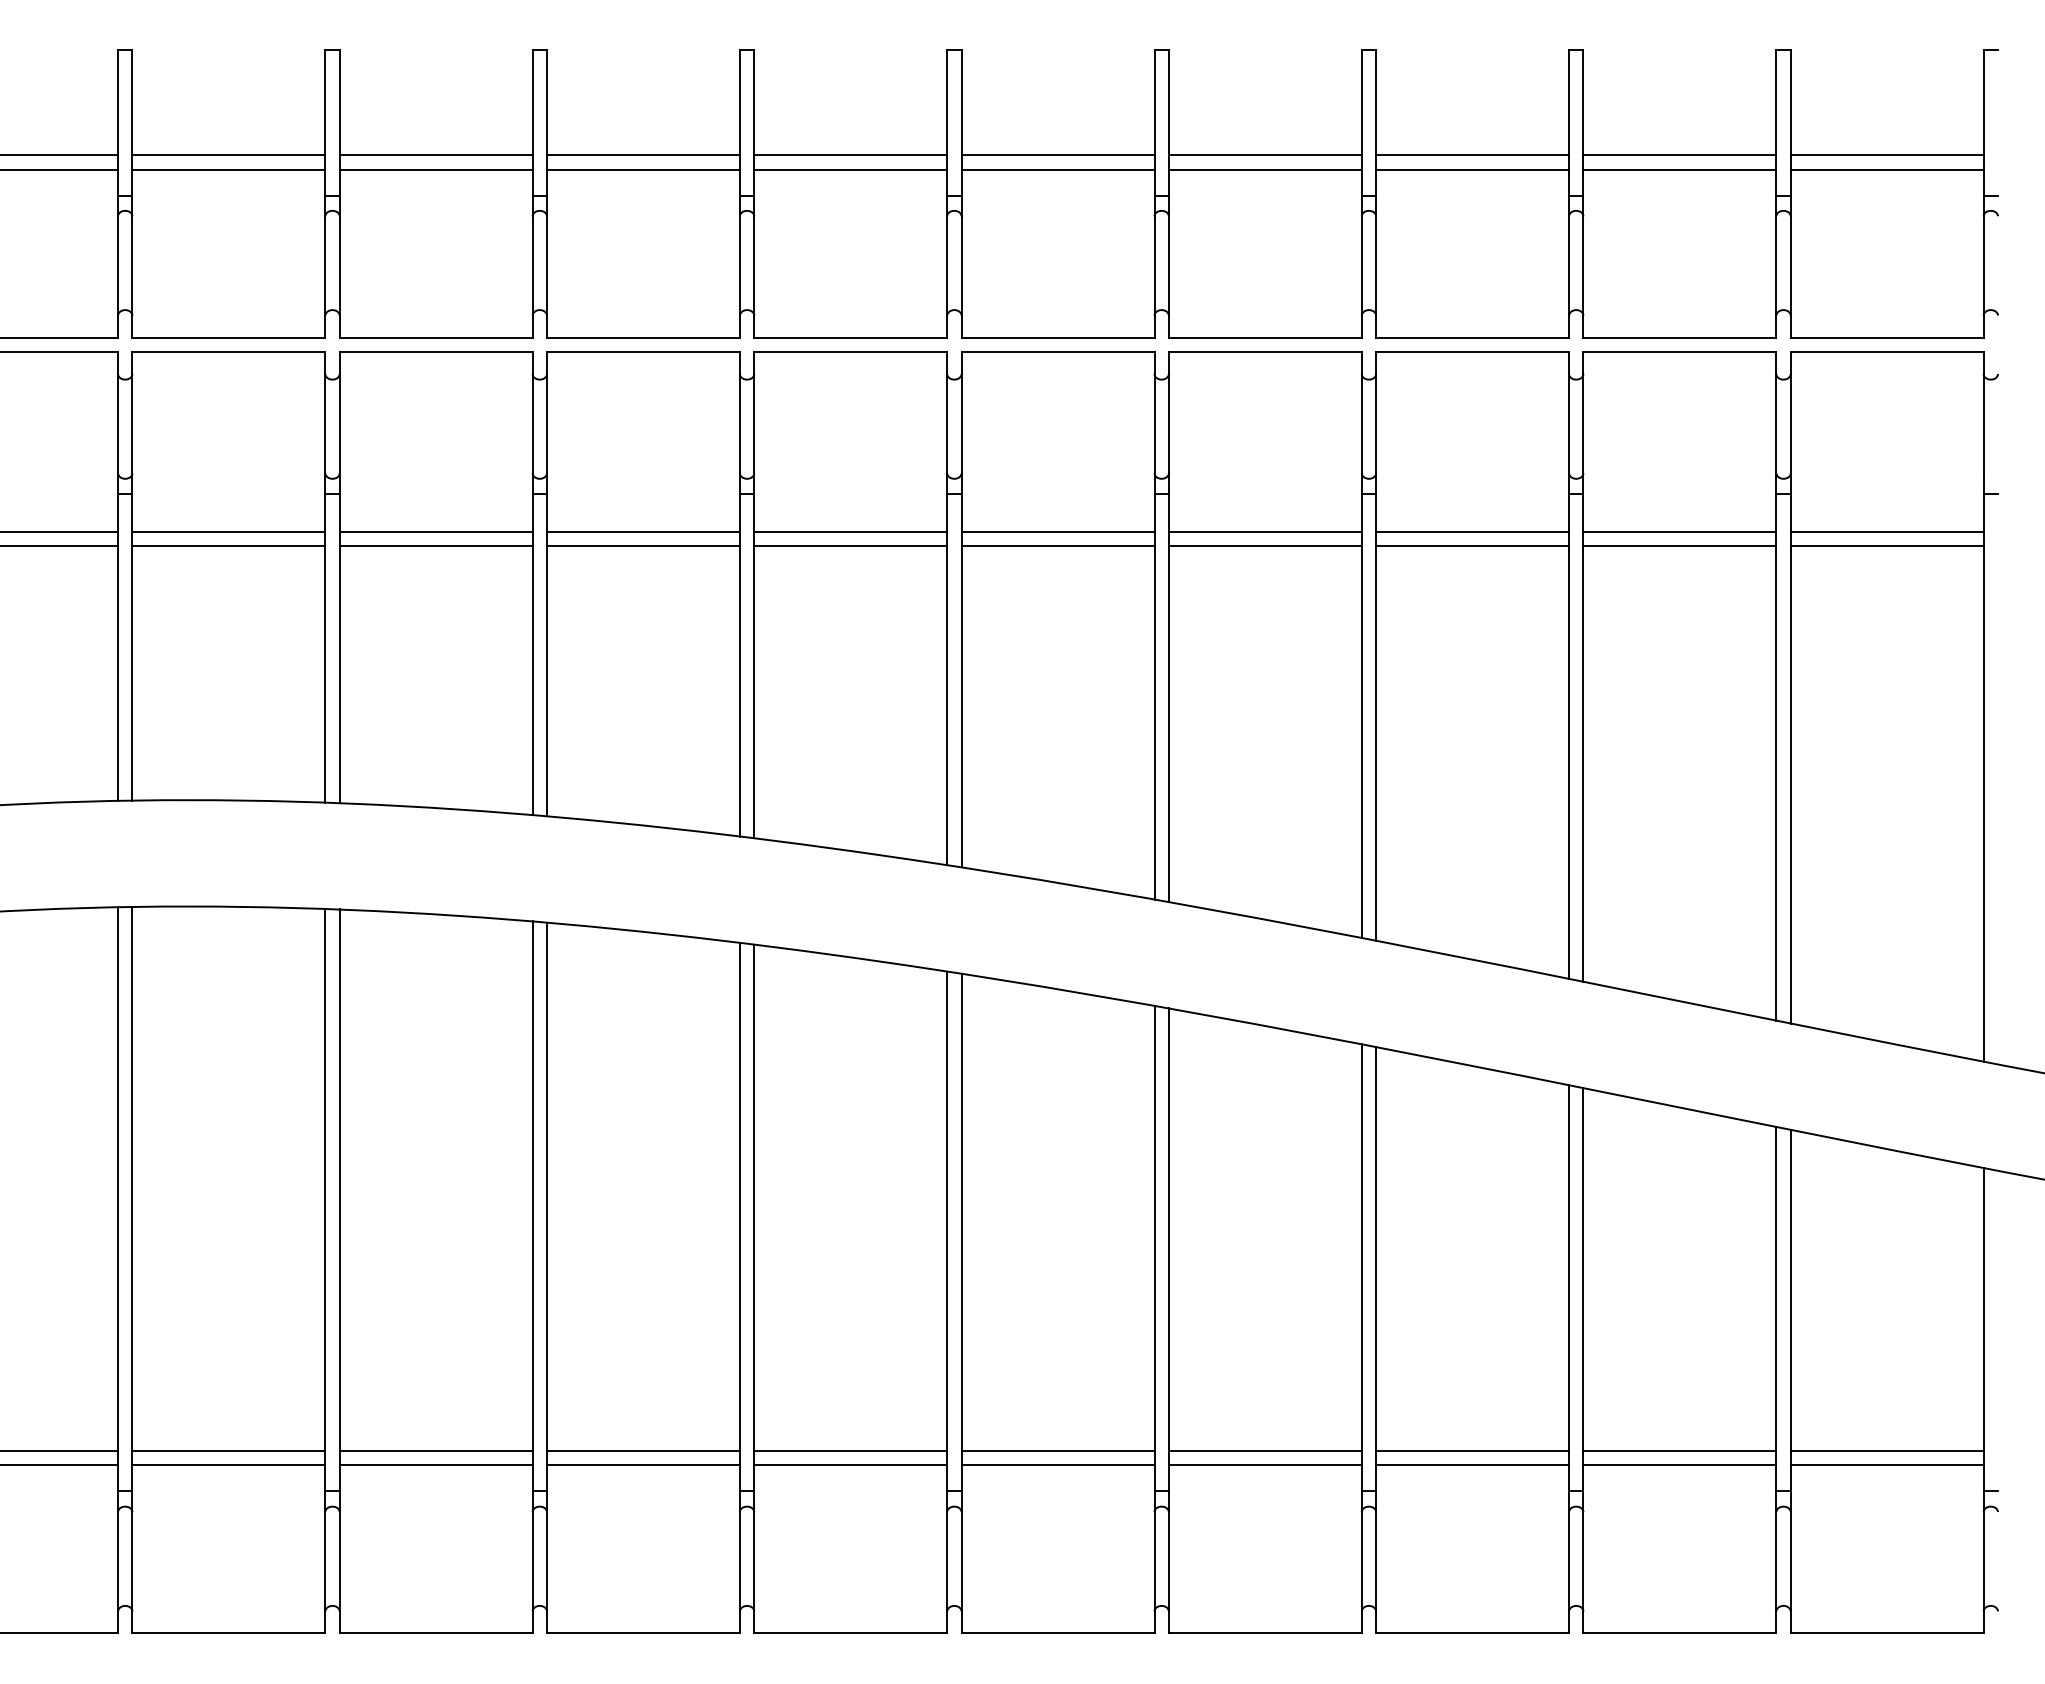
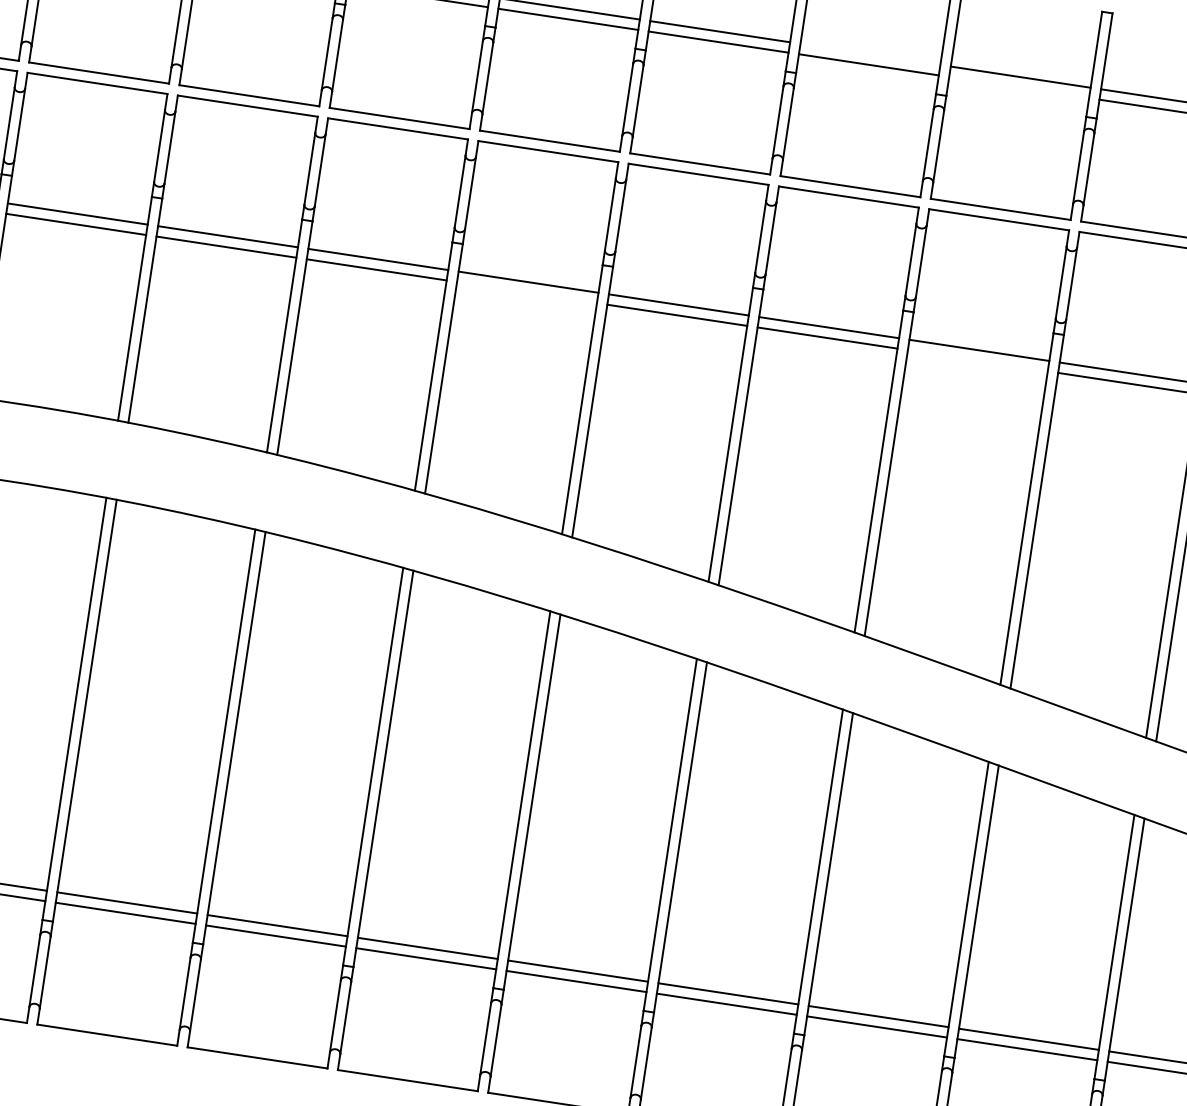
line: (1264, 155) -> (869, 54), removed
line: (1472, 169) -> (1019, 87), removed
line: (850, 546) -> (526, 292), removed
line: (1472, 546) -> (977, 360), removed

